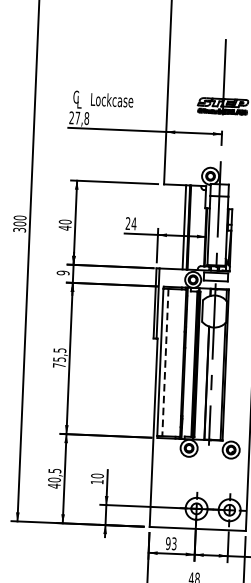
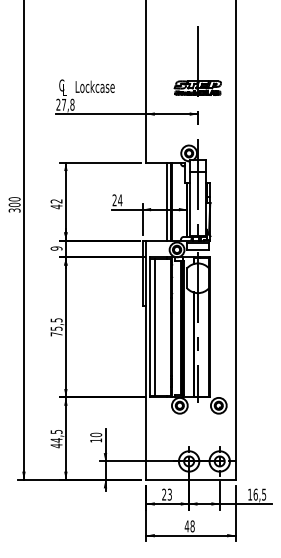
text: (65, 222) -> (56, 201), 40 -> 42
line: (165, 362) -> (154, 327), dashed -> solid
text: (54, 480) -> (56, 440), 40,5 -> 44,5
text: (168, 543) -> (164, 494), 93 -> 23

